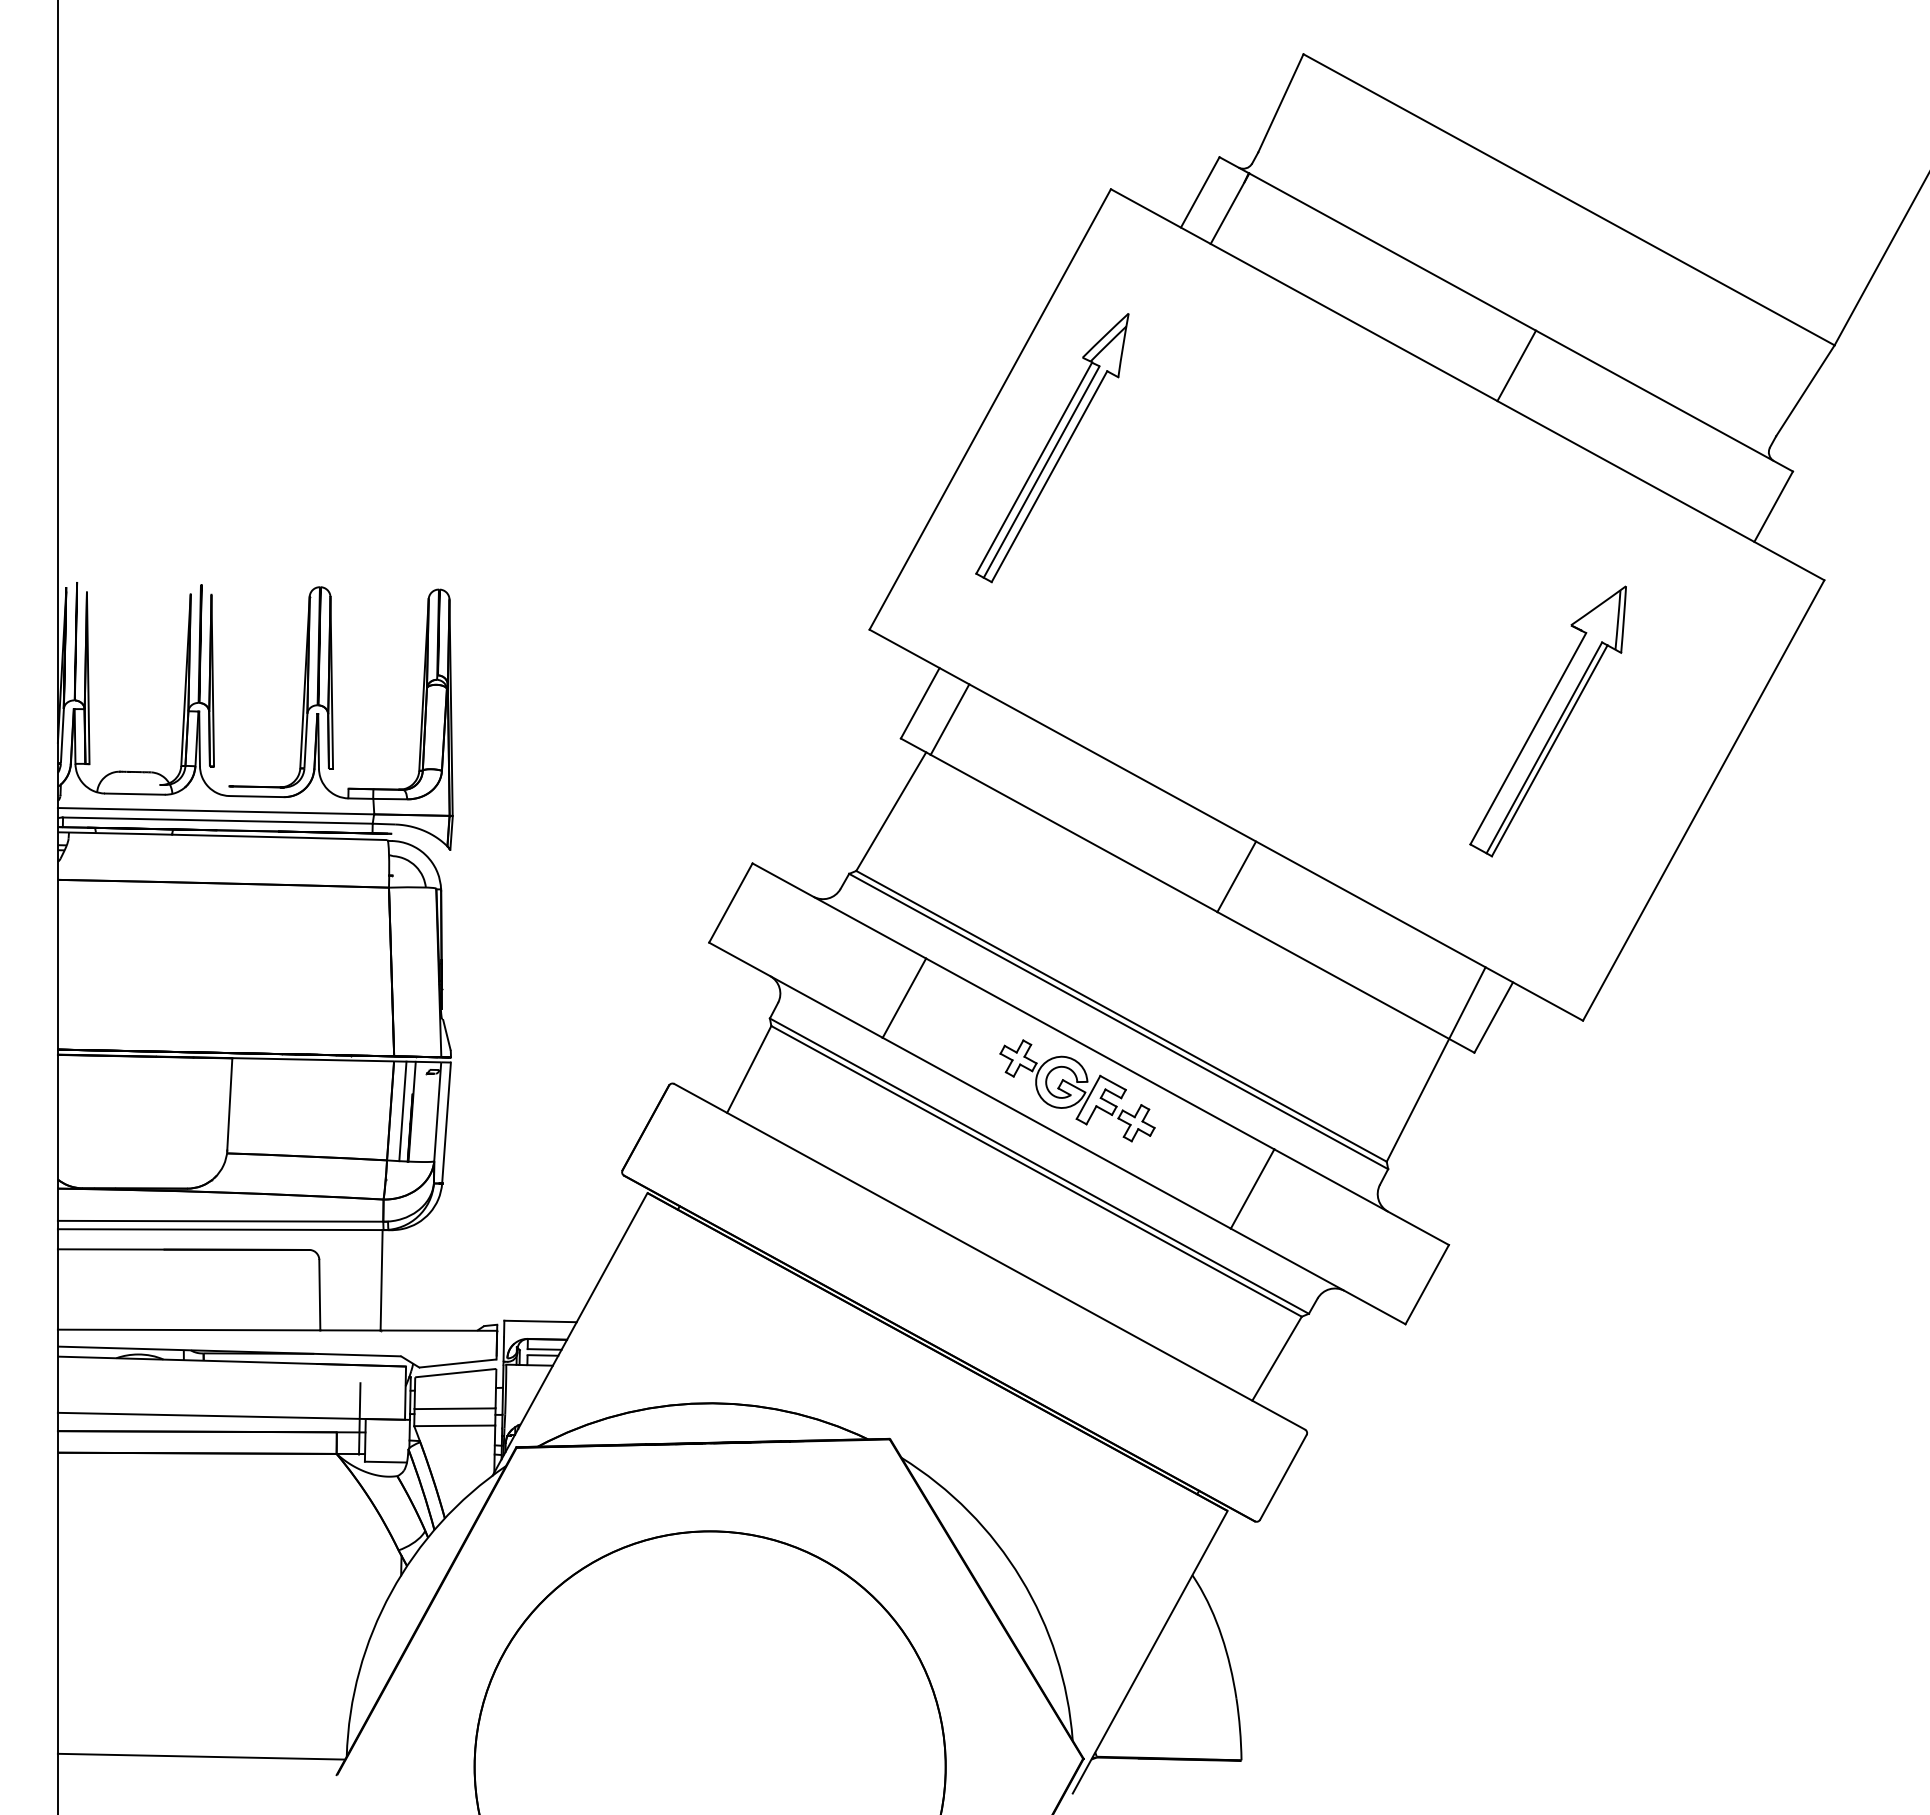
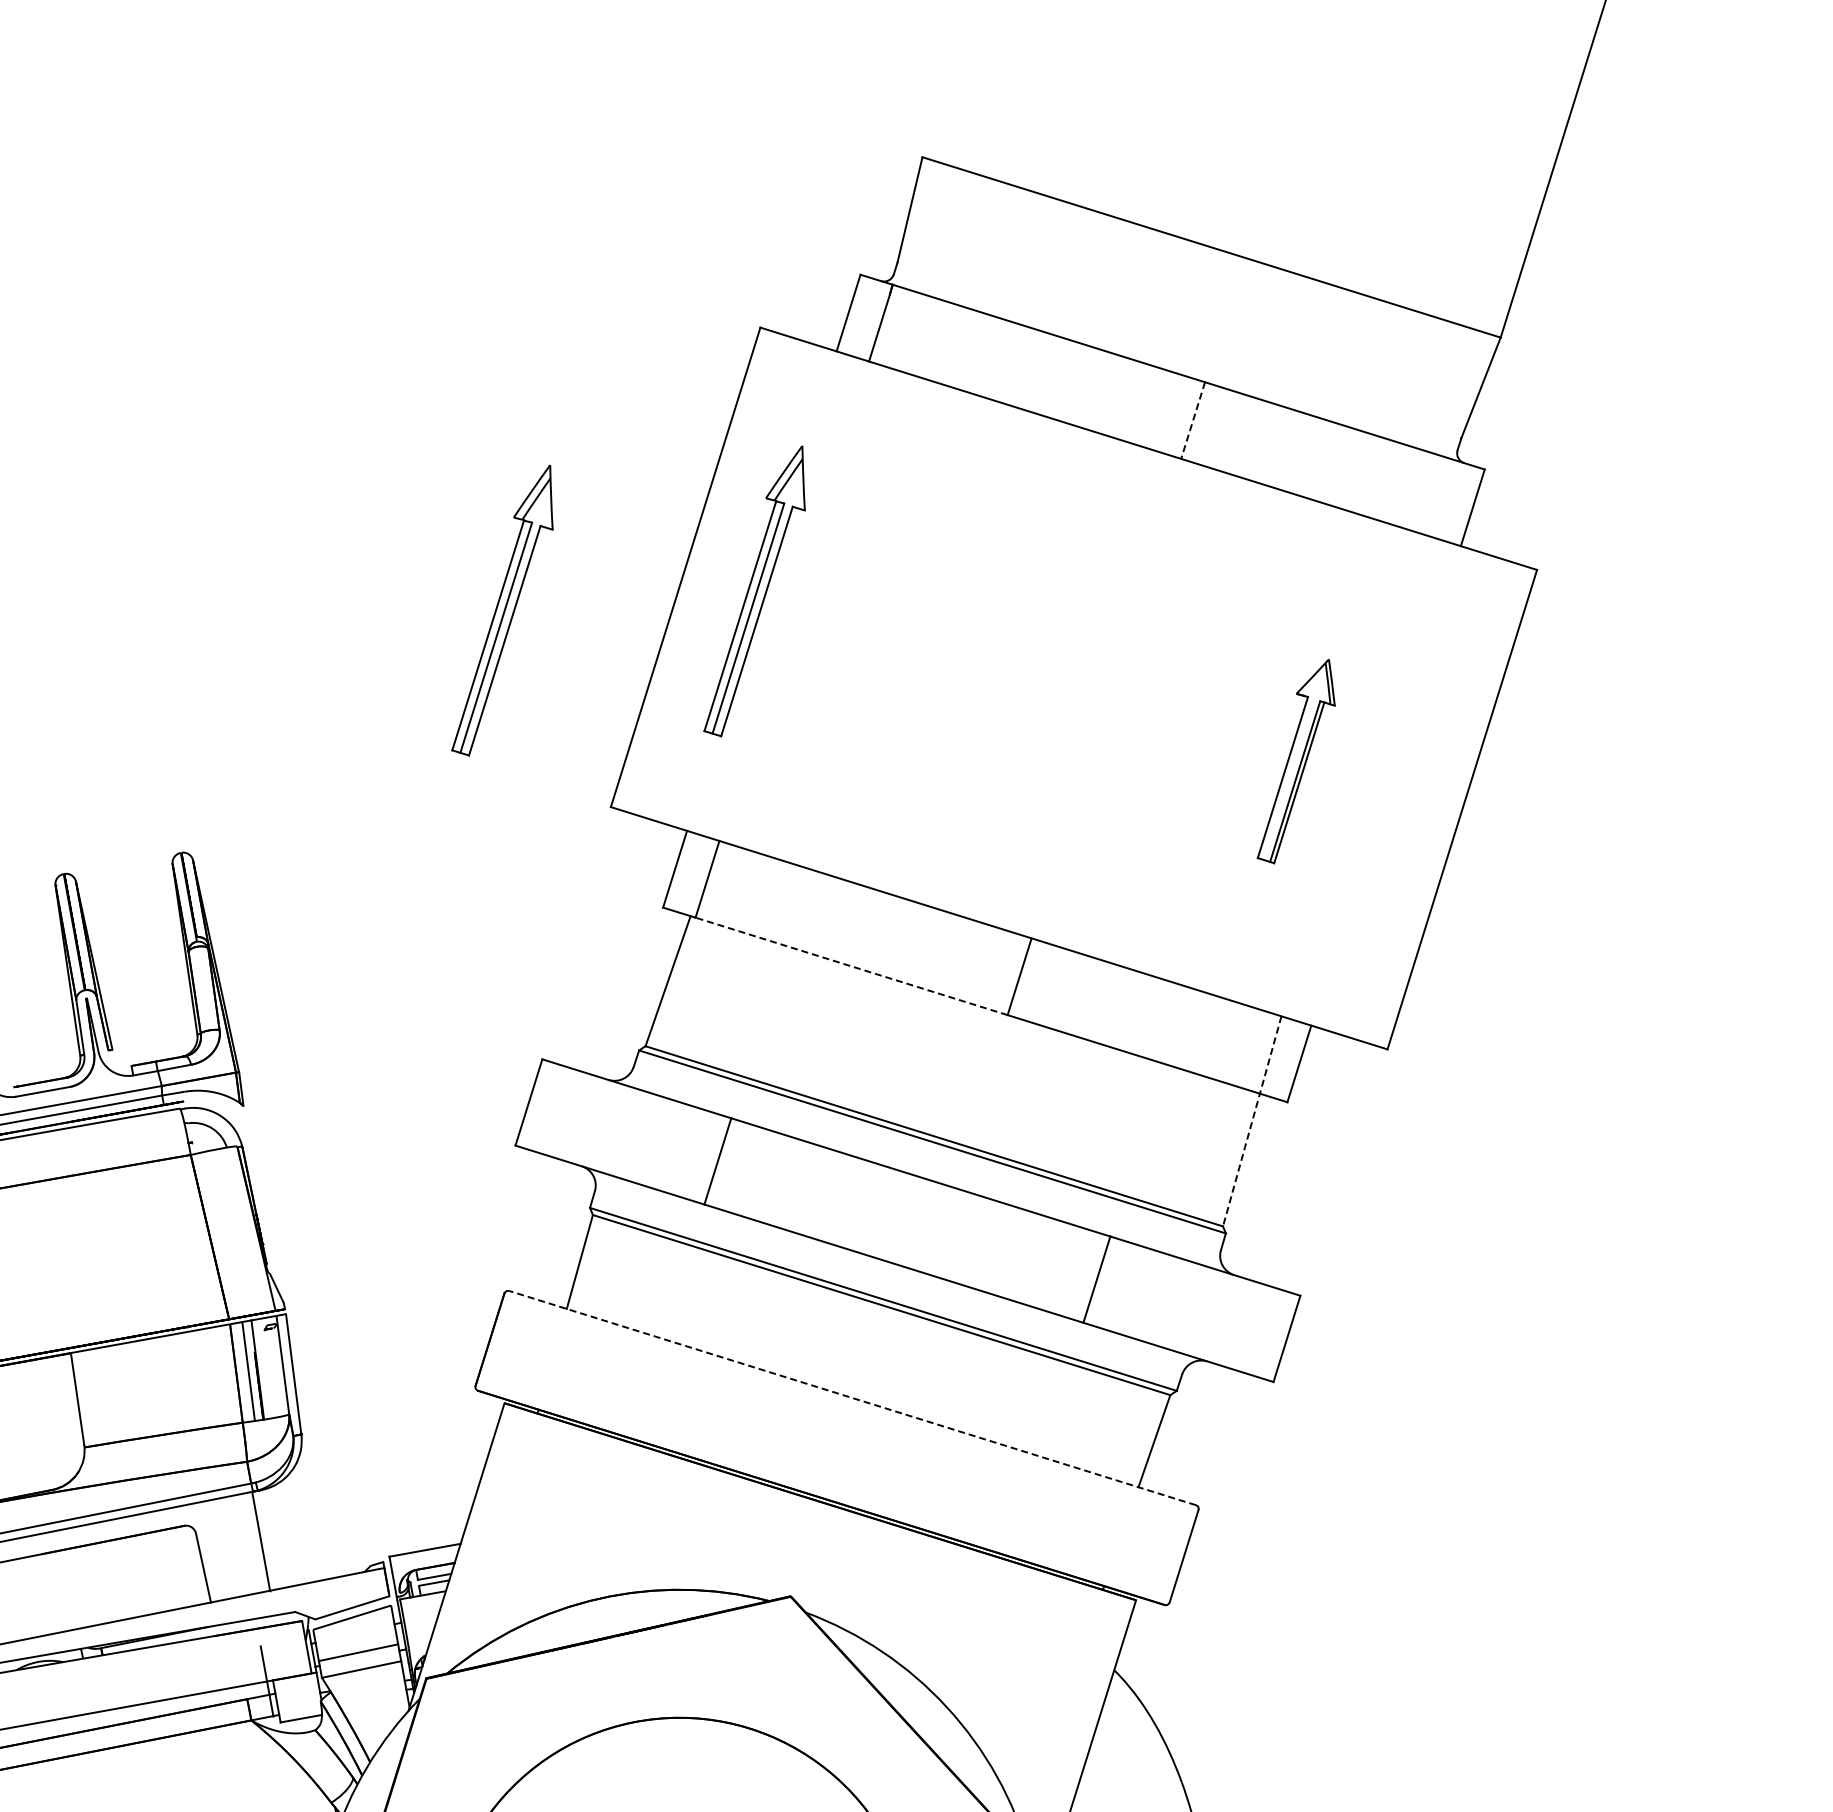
line: (1516, 366) -> (1193, 421), solid -> dashed
part: (801, 417) -> (502, 612), added
part: (1547, 721) -> (1293, 763), size x0.7
line: (1073, 833) -> (851, 966), solid -> dashed
line: (1435, 1064) -> (1251, 1121), solid -> dashed
part: (1077, 1090) -> (905, 1217), removed
line: (989, 1256) -> (852, 1397), solid -> dashed

